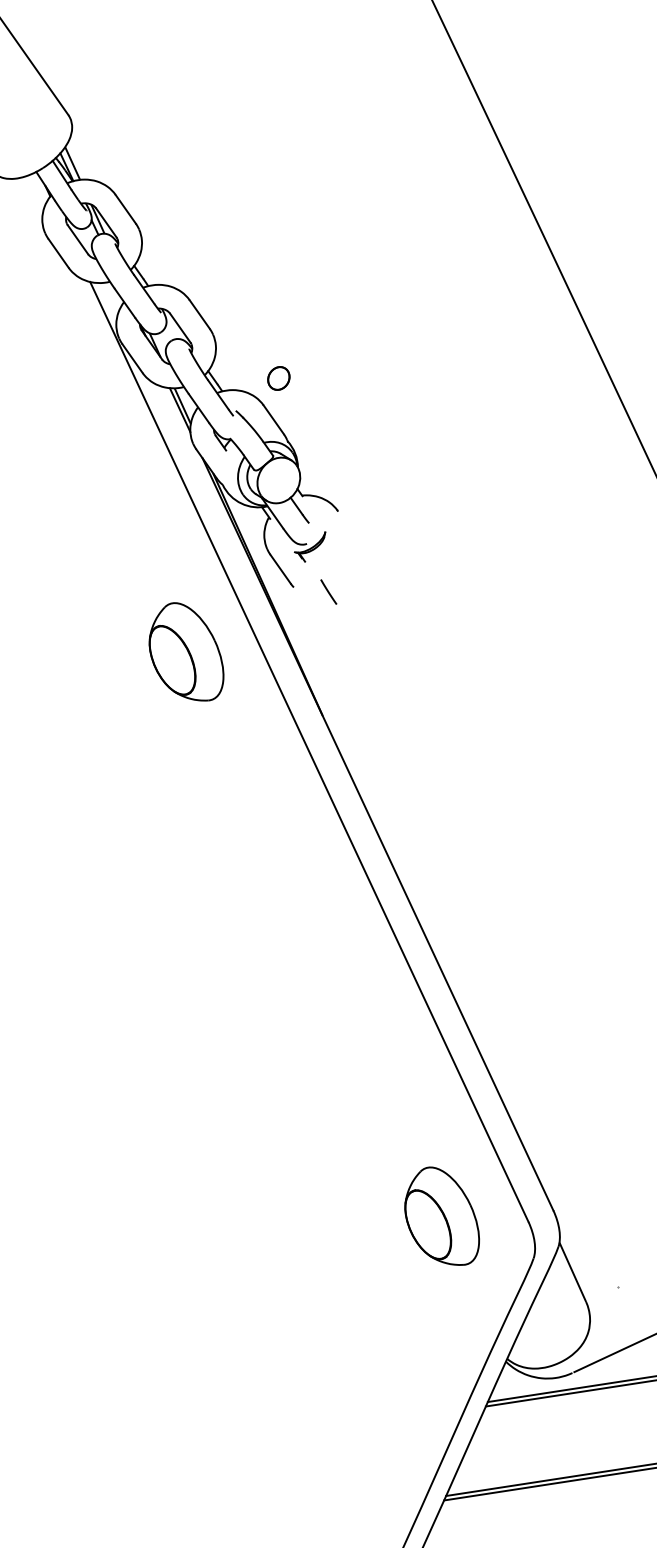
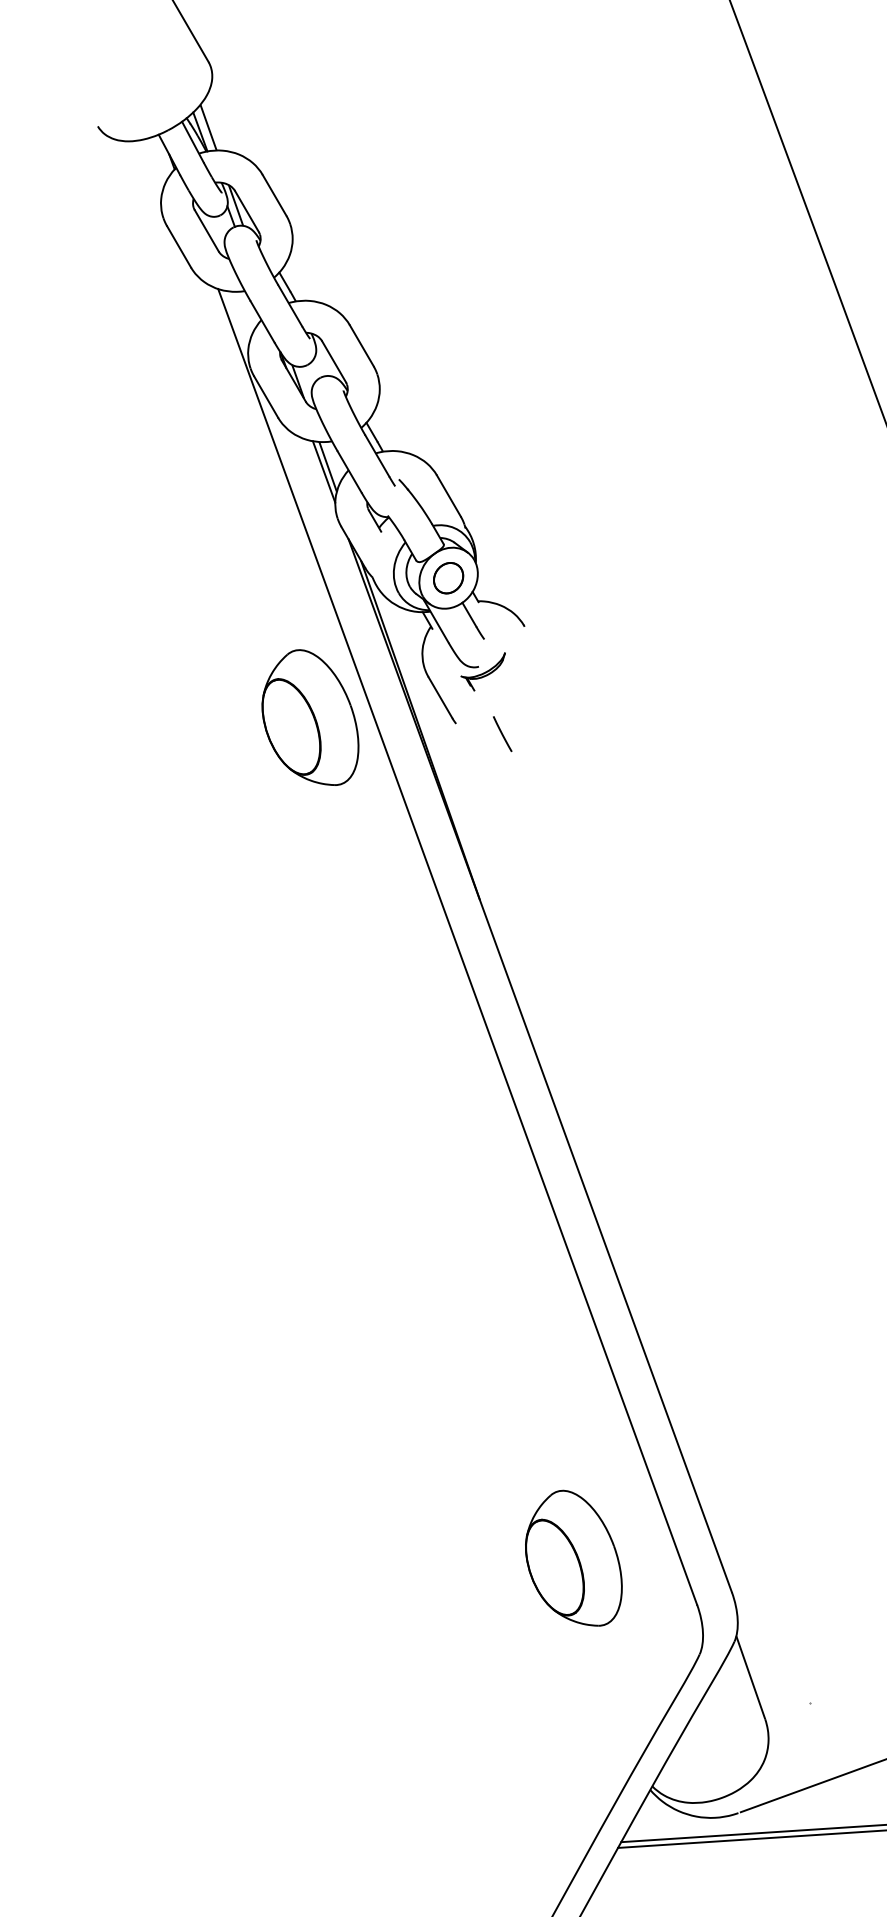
part: (278, 378) -> (448, 578), moved
part: (186, 651) -> (311, 716), moved
part: (441, 1215) -> (573, 1556), moved

